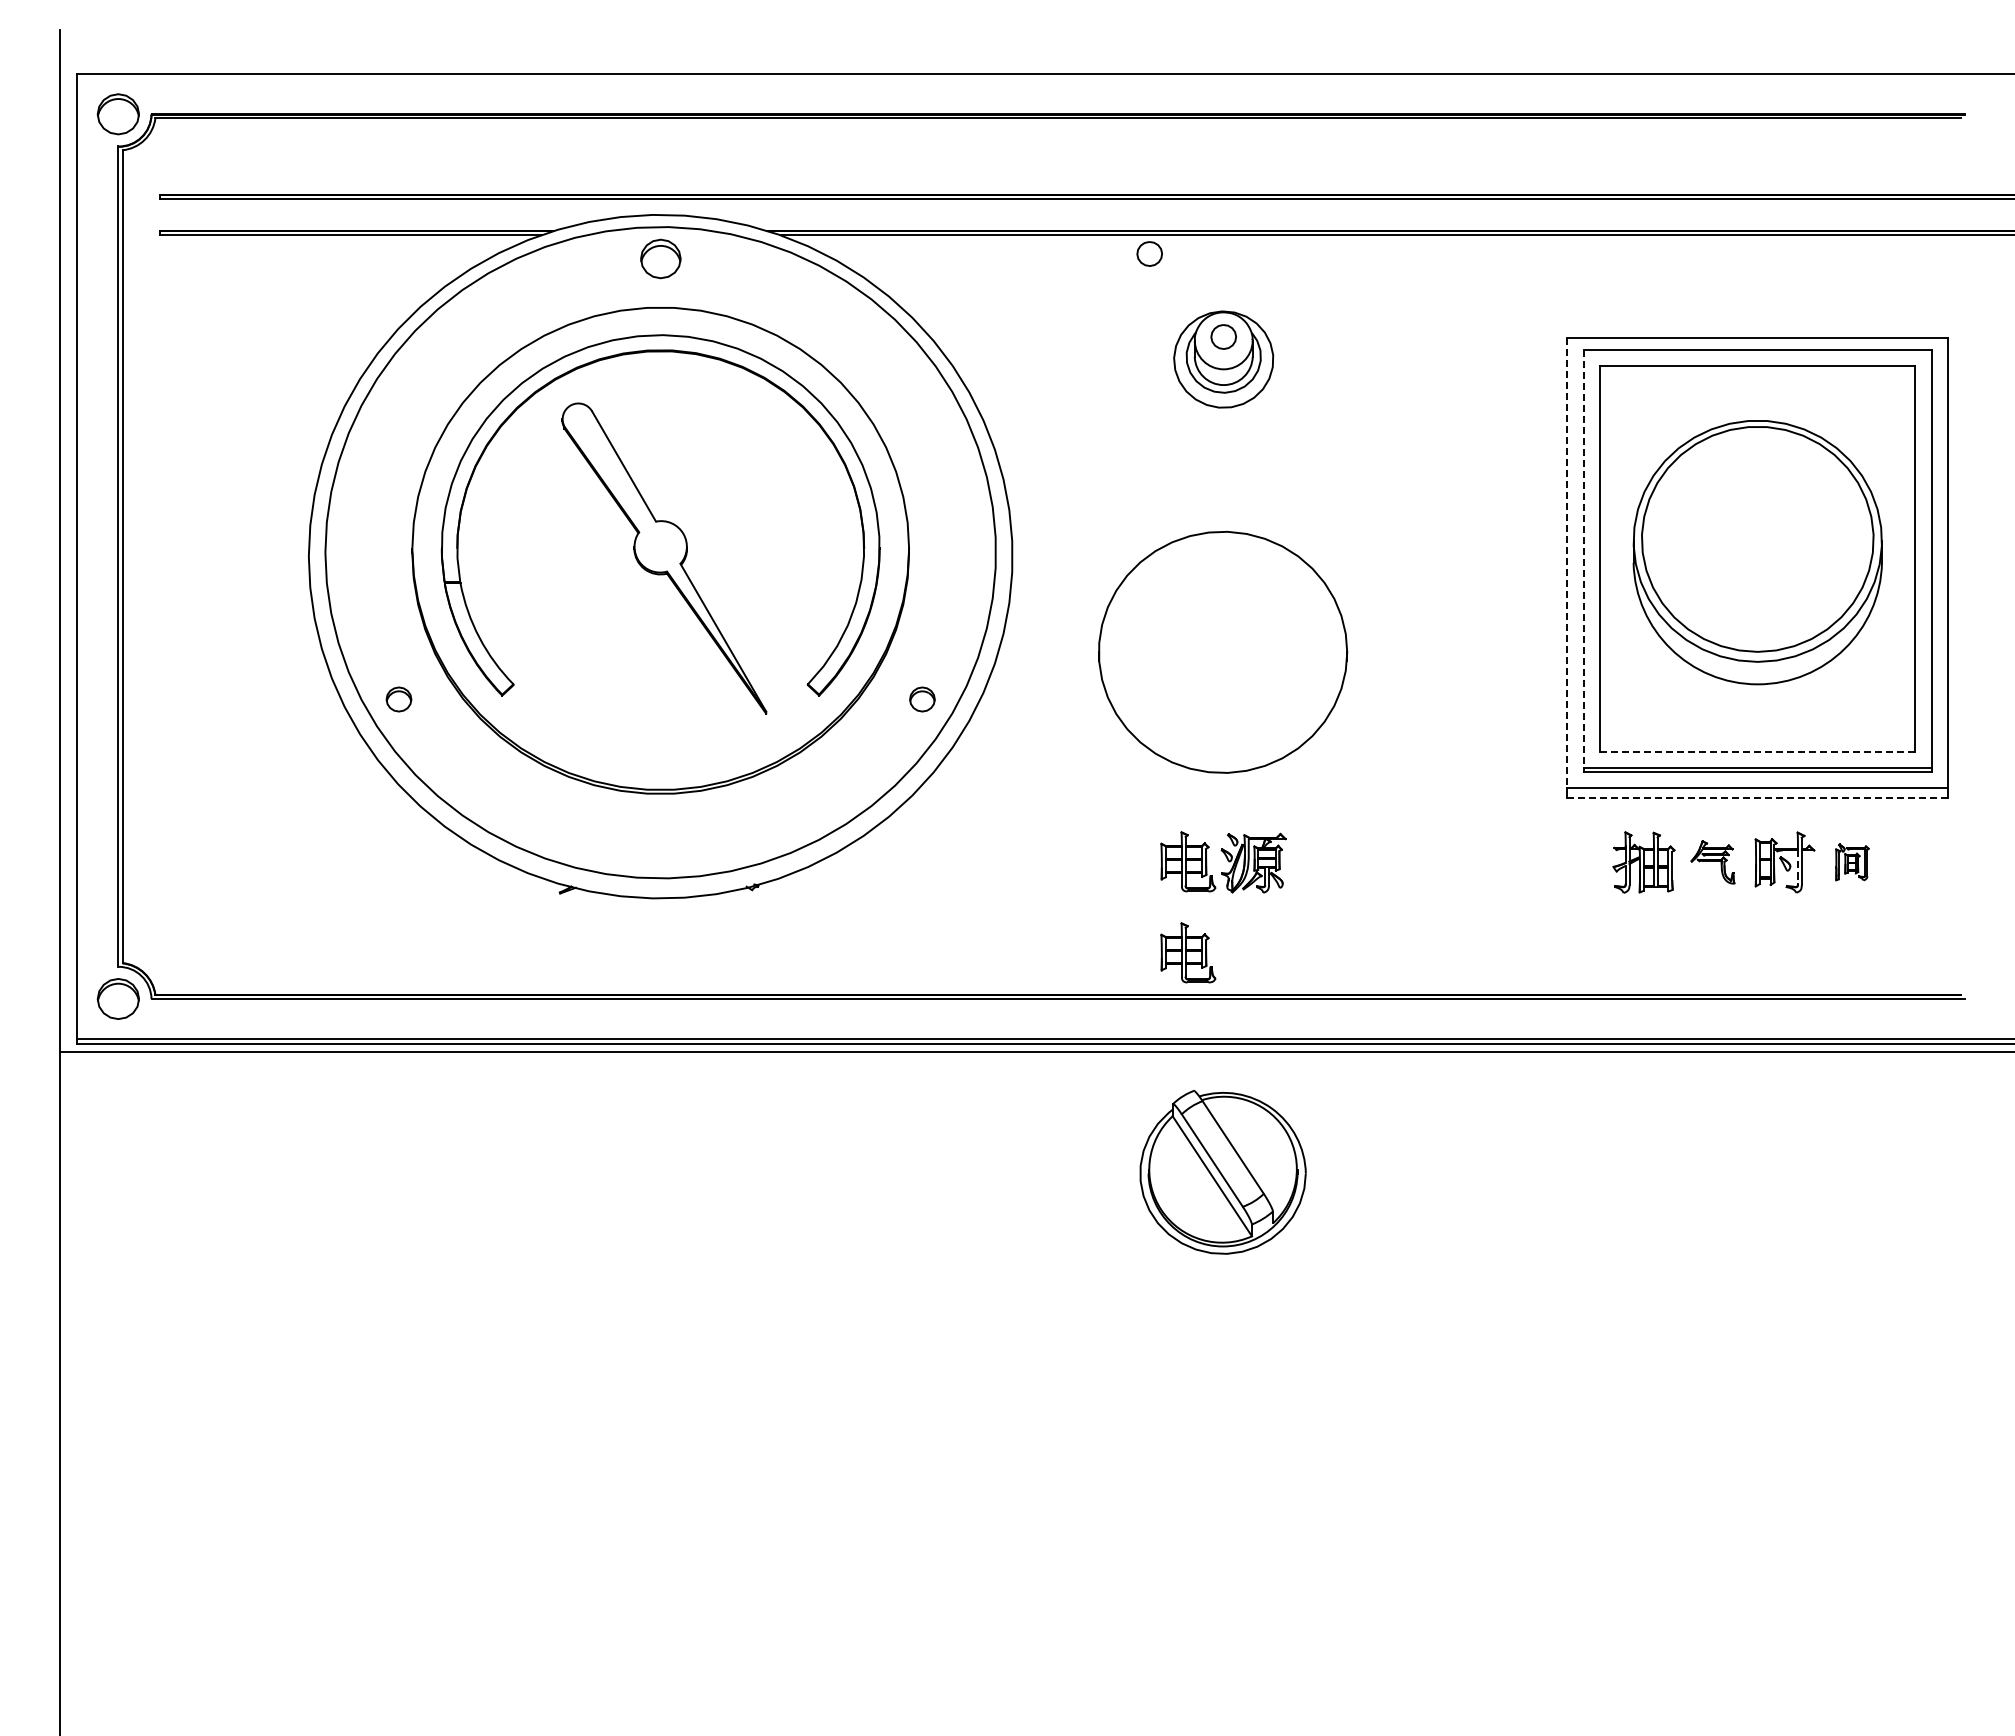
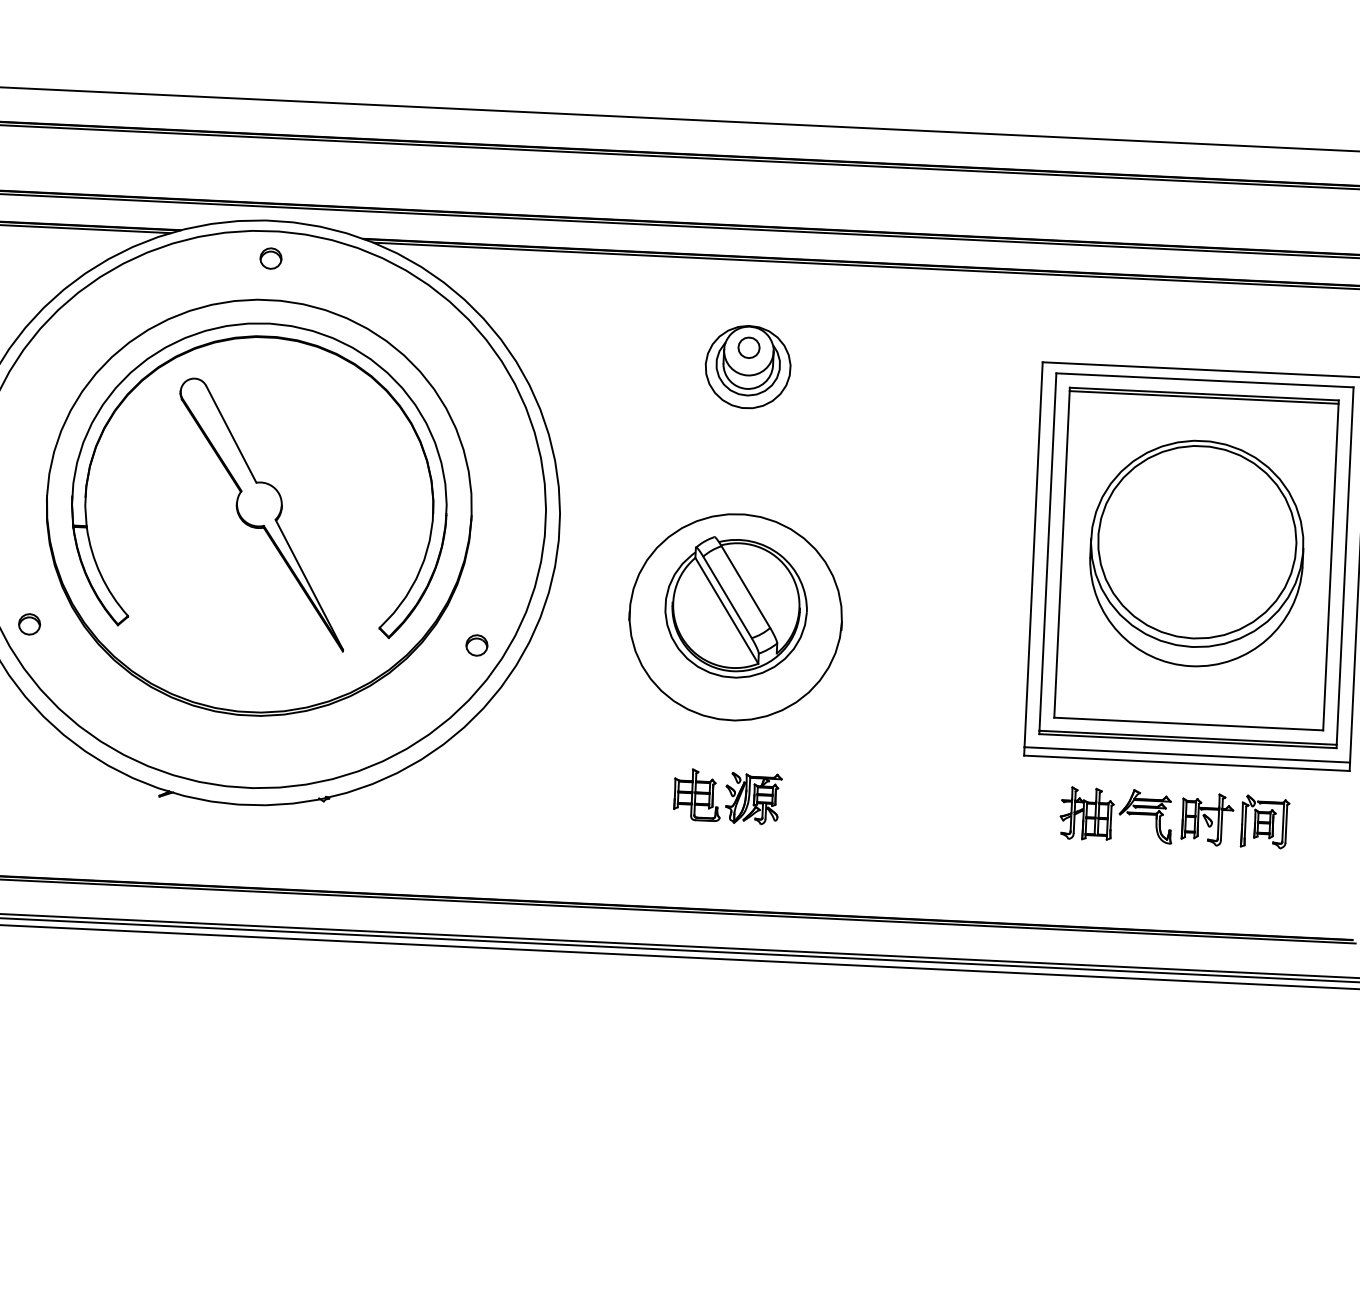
part: (1149, 253) -> (688, 273), removed
part: (660, 259) -> (270, 258), size x0.62
line: (1757, 369) -> (1203, 397), added
line: (1583, 559) -> (1047, 552), dashed -> solid
line: (1567, 563) -> (1033, 555), dashed -> solid
line: (1758, 752) -> (1189, 724), dashed -> solid
line: (1758, 797) -> (1187, 762), dashed -> solid
part: (1712, 862) -> (1145, 816), size x1.43
part: (1852, 862) -> (1265, 822), size x1.67
line: (1797, 867) -> (1218, 824), dashed -> solid
part: (1188, 952) -> (694, 872), removed
part: (1222, 1172) -> (735, 608), moved

